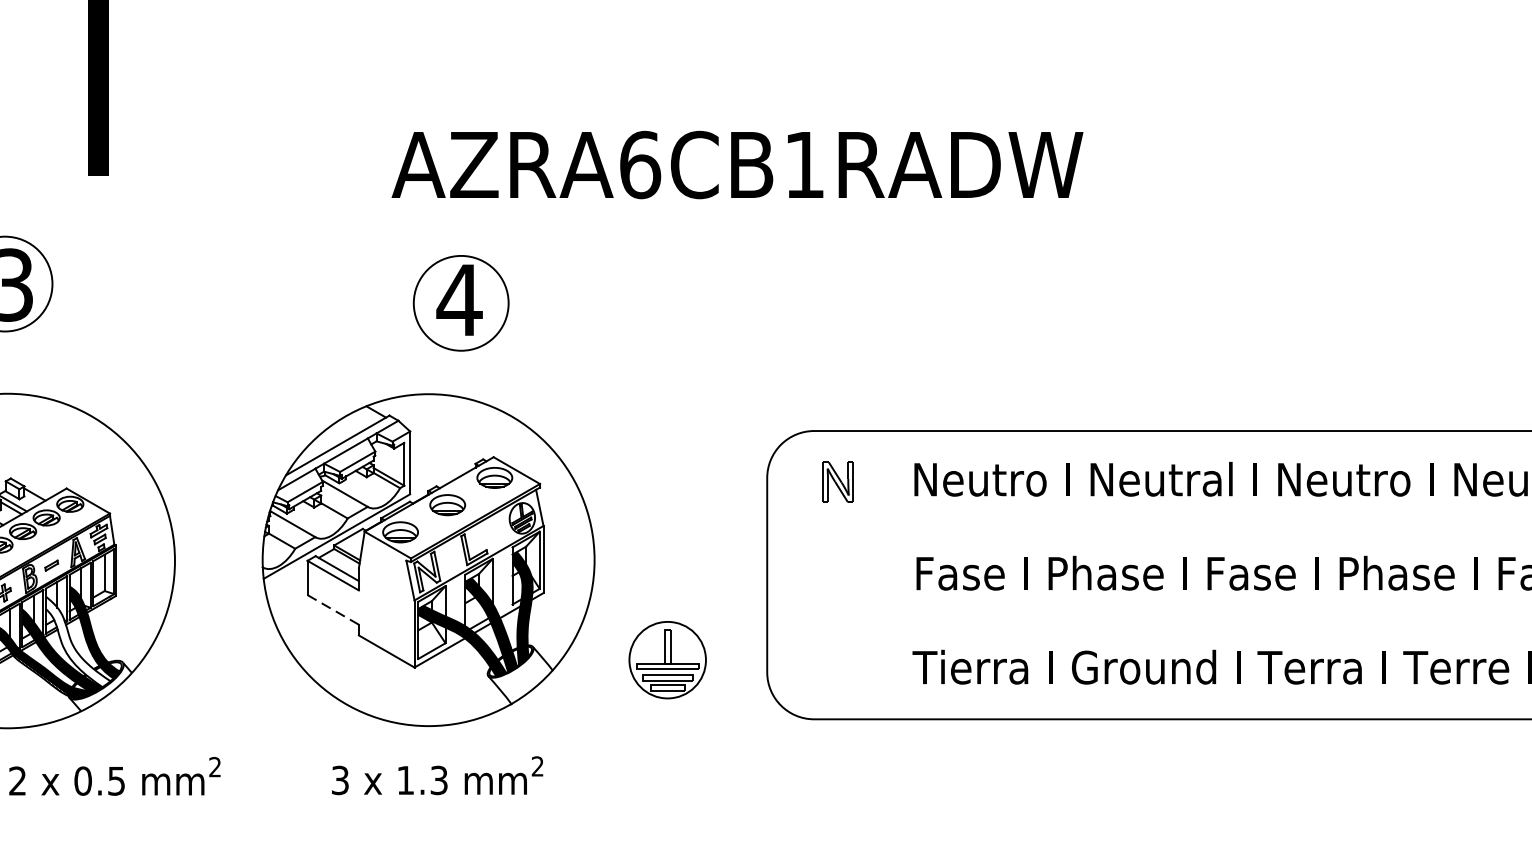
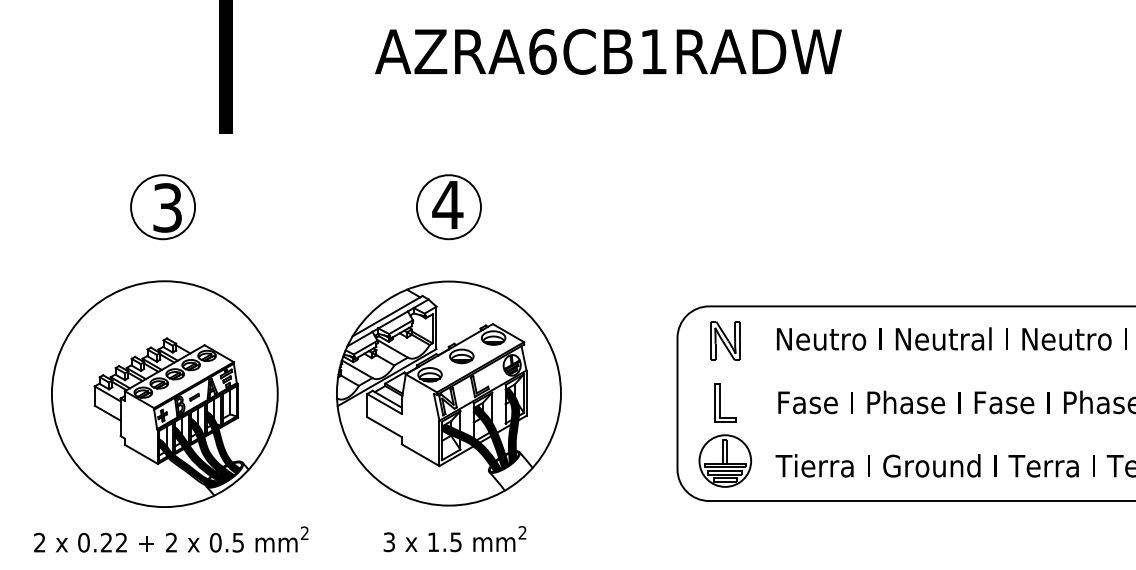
text: (737, 164) -> (608, 51), moved
part: (460, 303) -> (448, 207), moved
part: (838, 481) -> (725, 340), size x1.43
part: (838, 573) -> (725, 402), added
line: (333, 610) -> (384, 427), dashed -> solid
fill: (78, 647) -> (212, 452), added
part: (666, 659) -> (724, 460), moved
text: (439, 779) -> (456, 541), 1.3 -> 1.5

